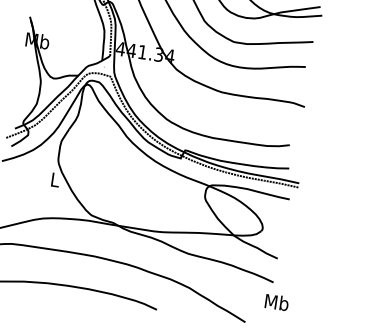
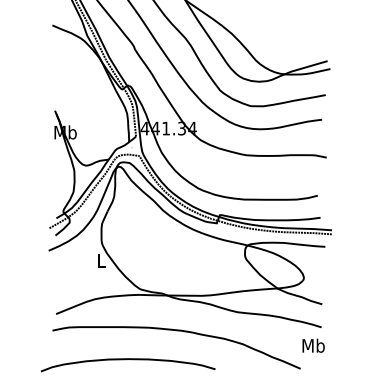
text: (276, 302) -> (313, 345), moved

